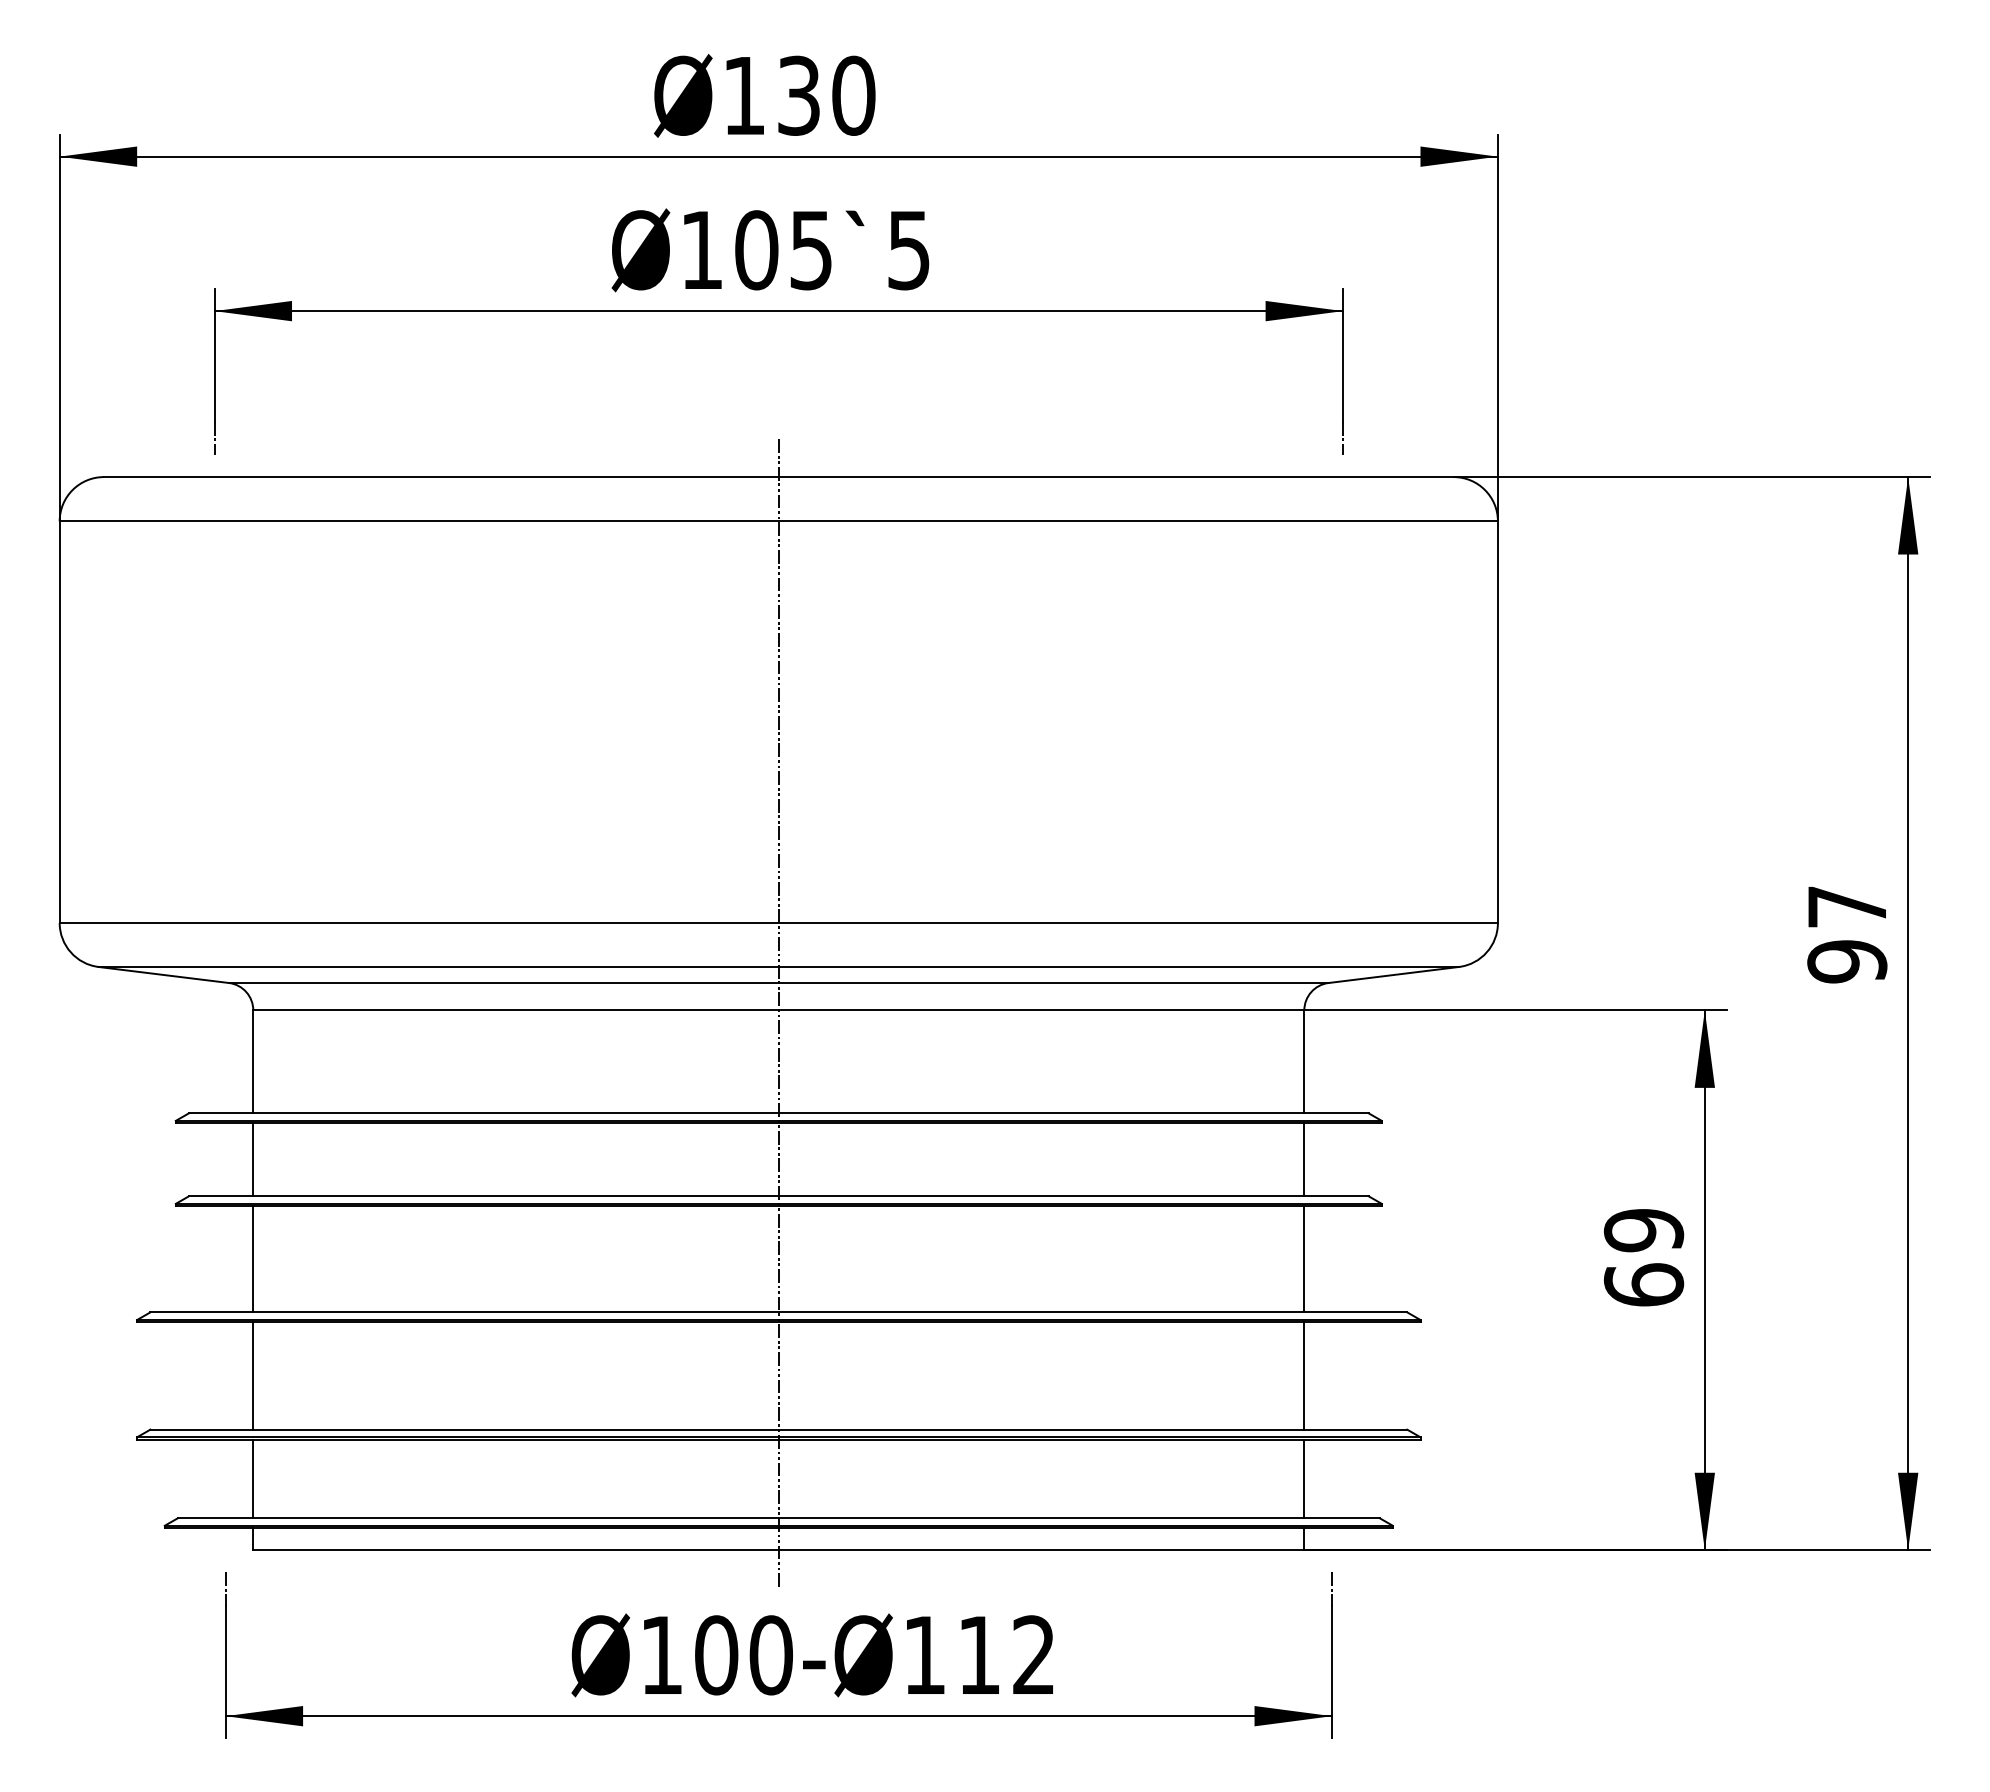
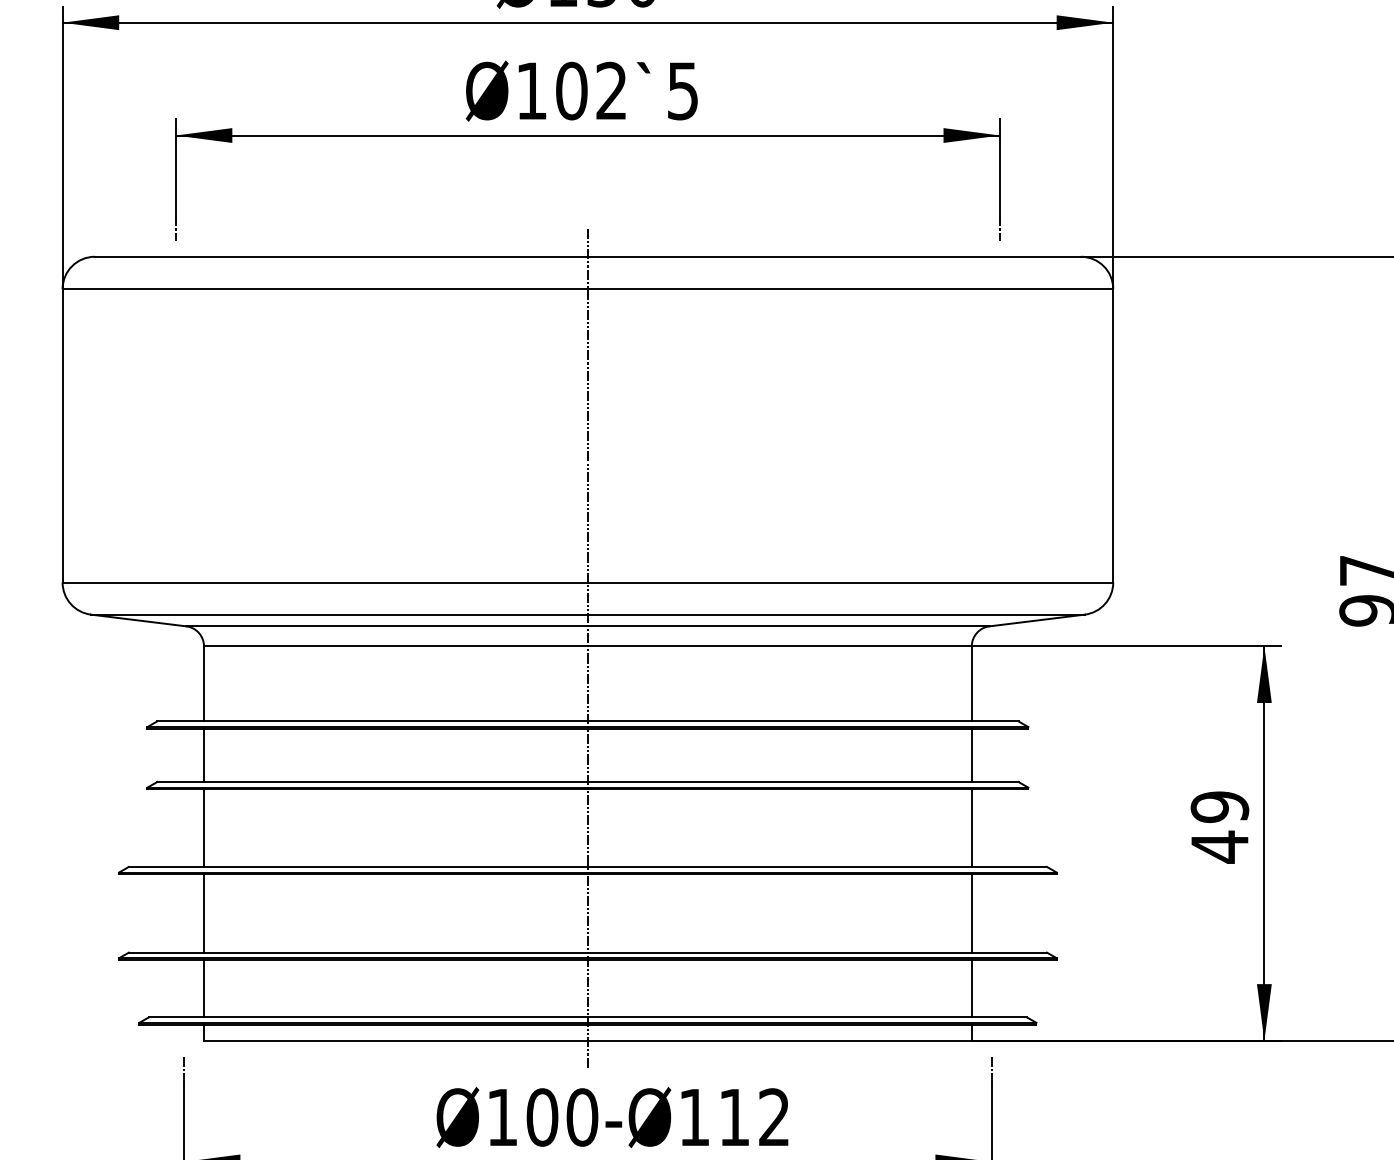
text: (810, 250) -> (611, 91), 105 -> 102
text: (1643, 1285) -> (1219, 847), 69 -> 49

